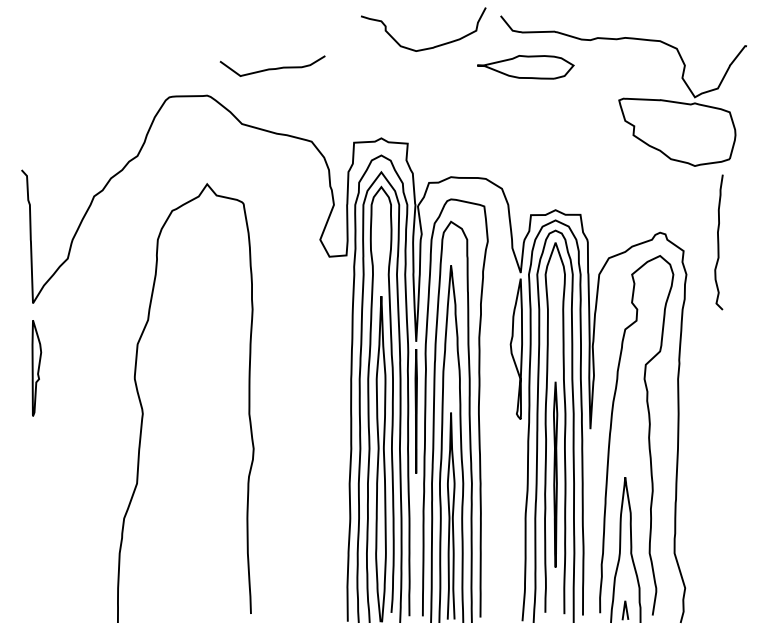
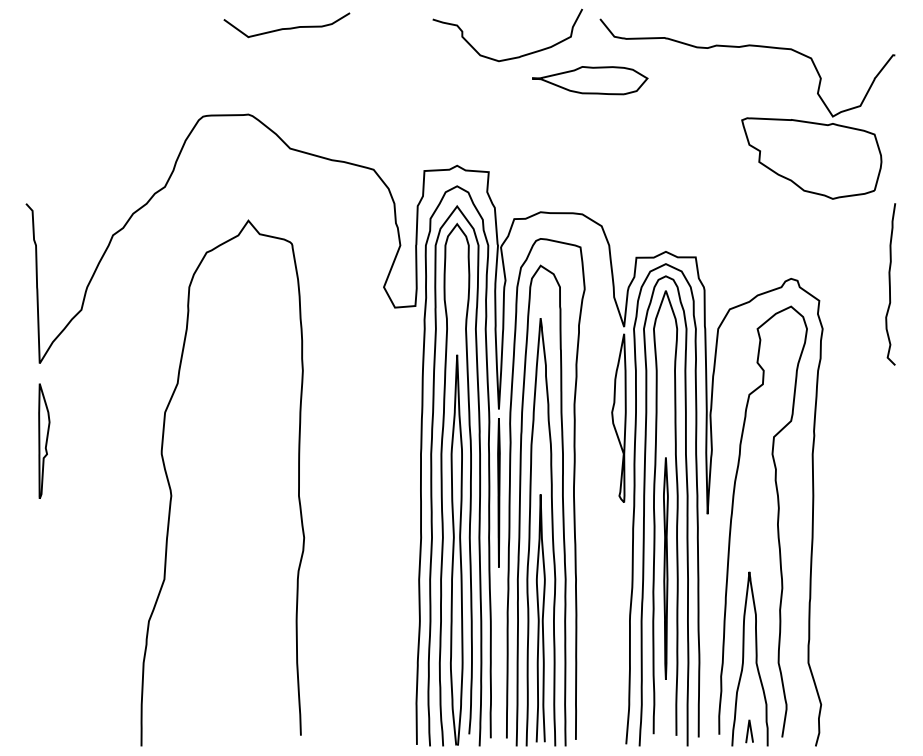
part: (526, 67) -> (590, 80), moved
curve: (273, 68) -> (287, 27), moved
curve: (718, 242) -> (890, 284), moved

